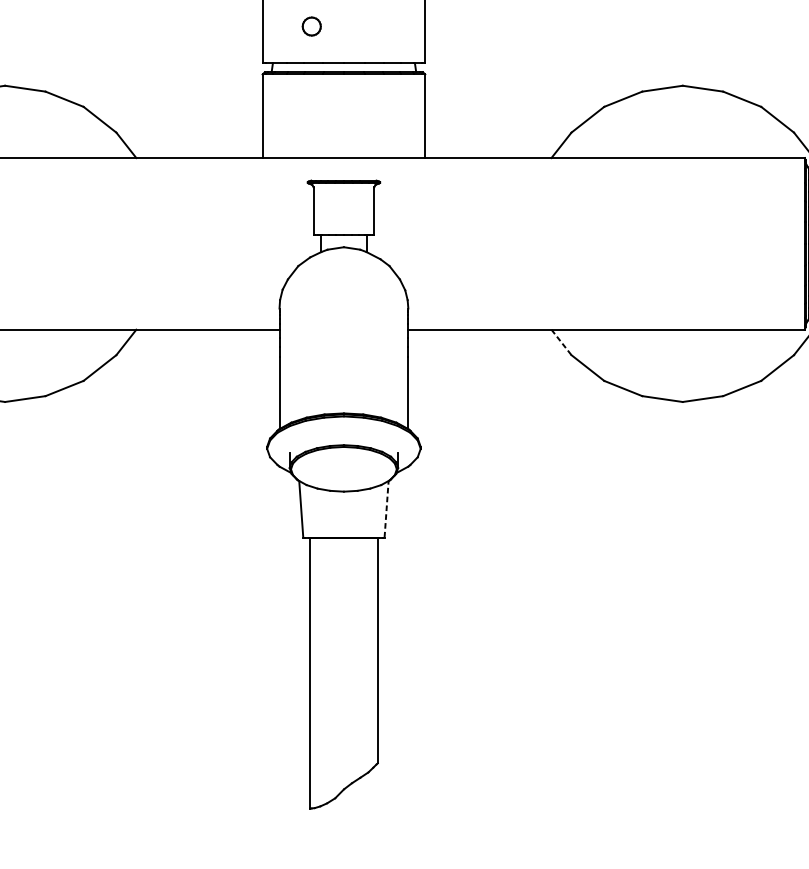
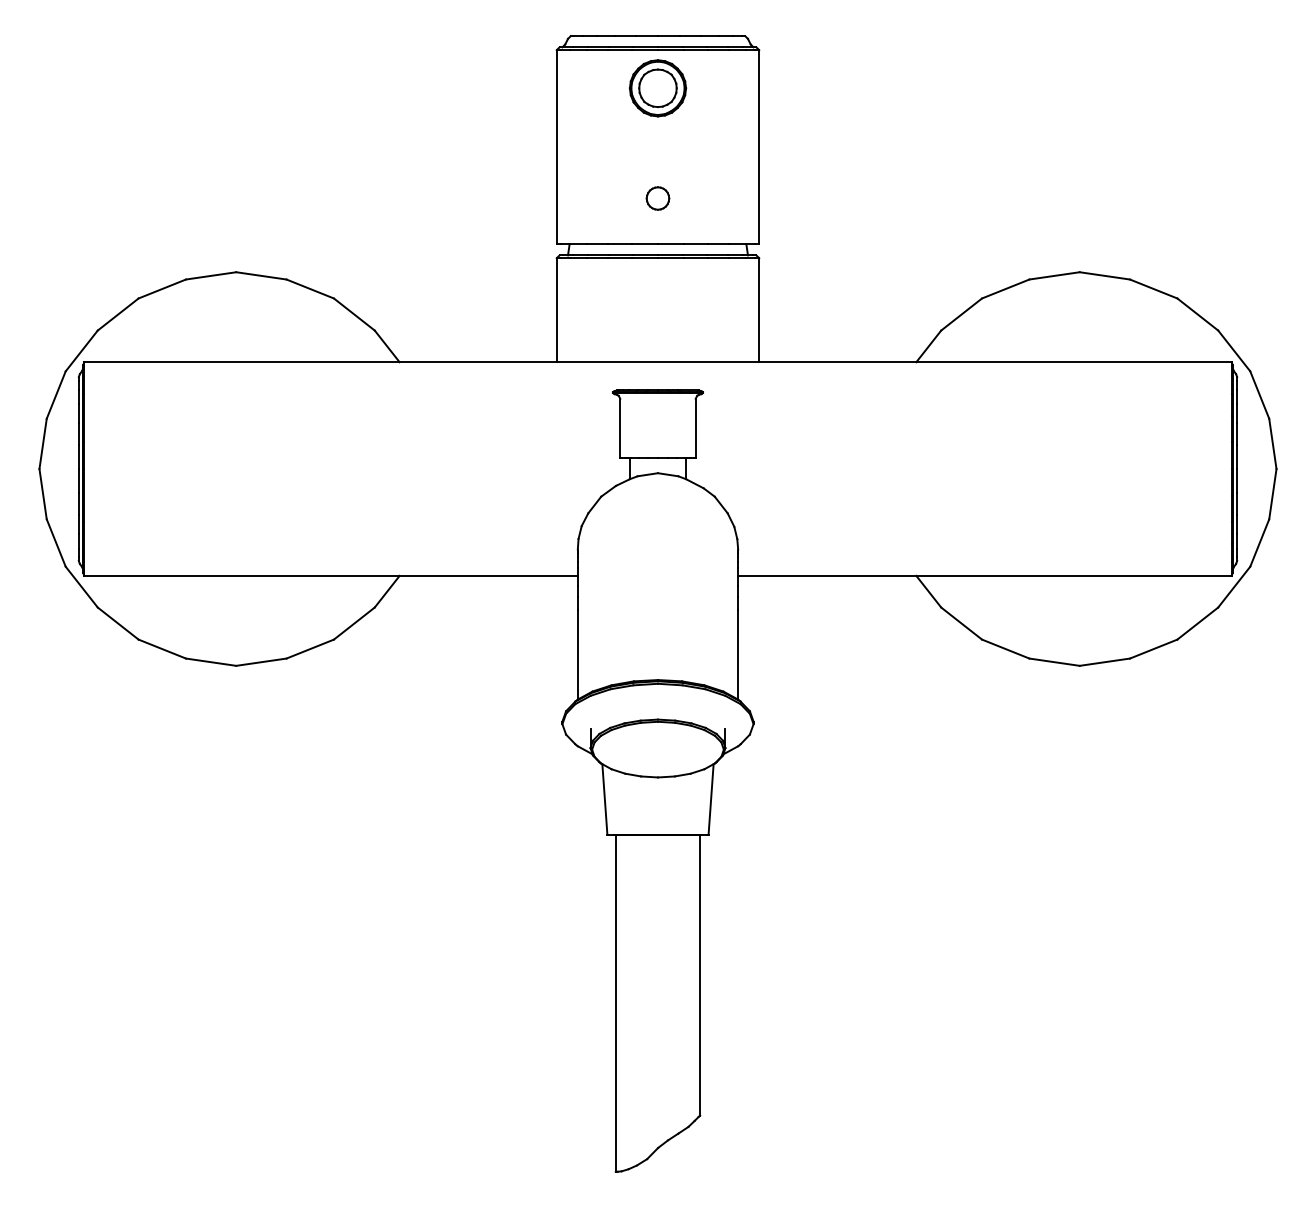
part: (311, 26) -> (657, 198), moved
line: (562, 343) -> (929, 592), dashed -> solid
line: (386, 508) -> (711, 798), dashed -> solid

